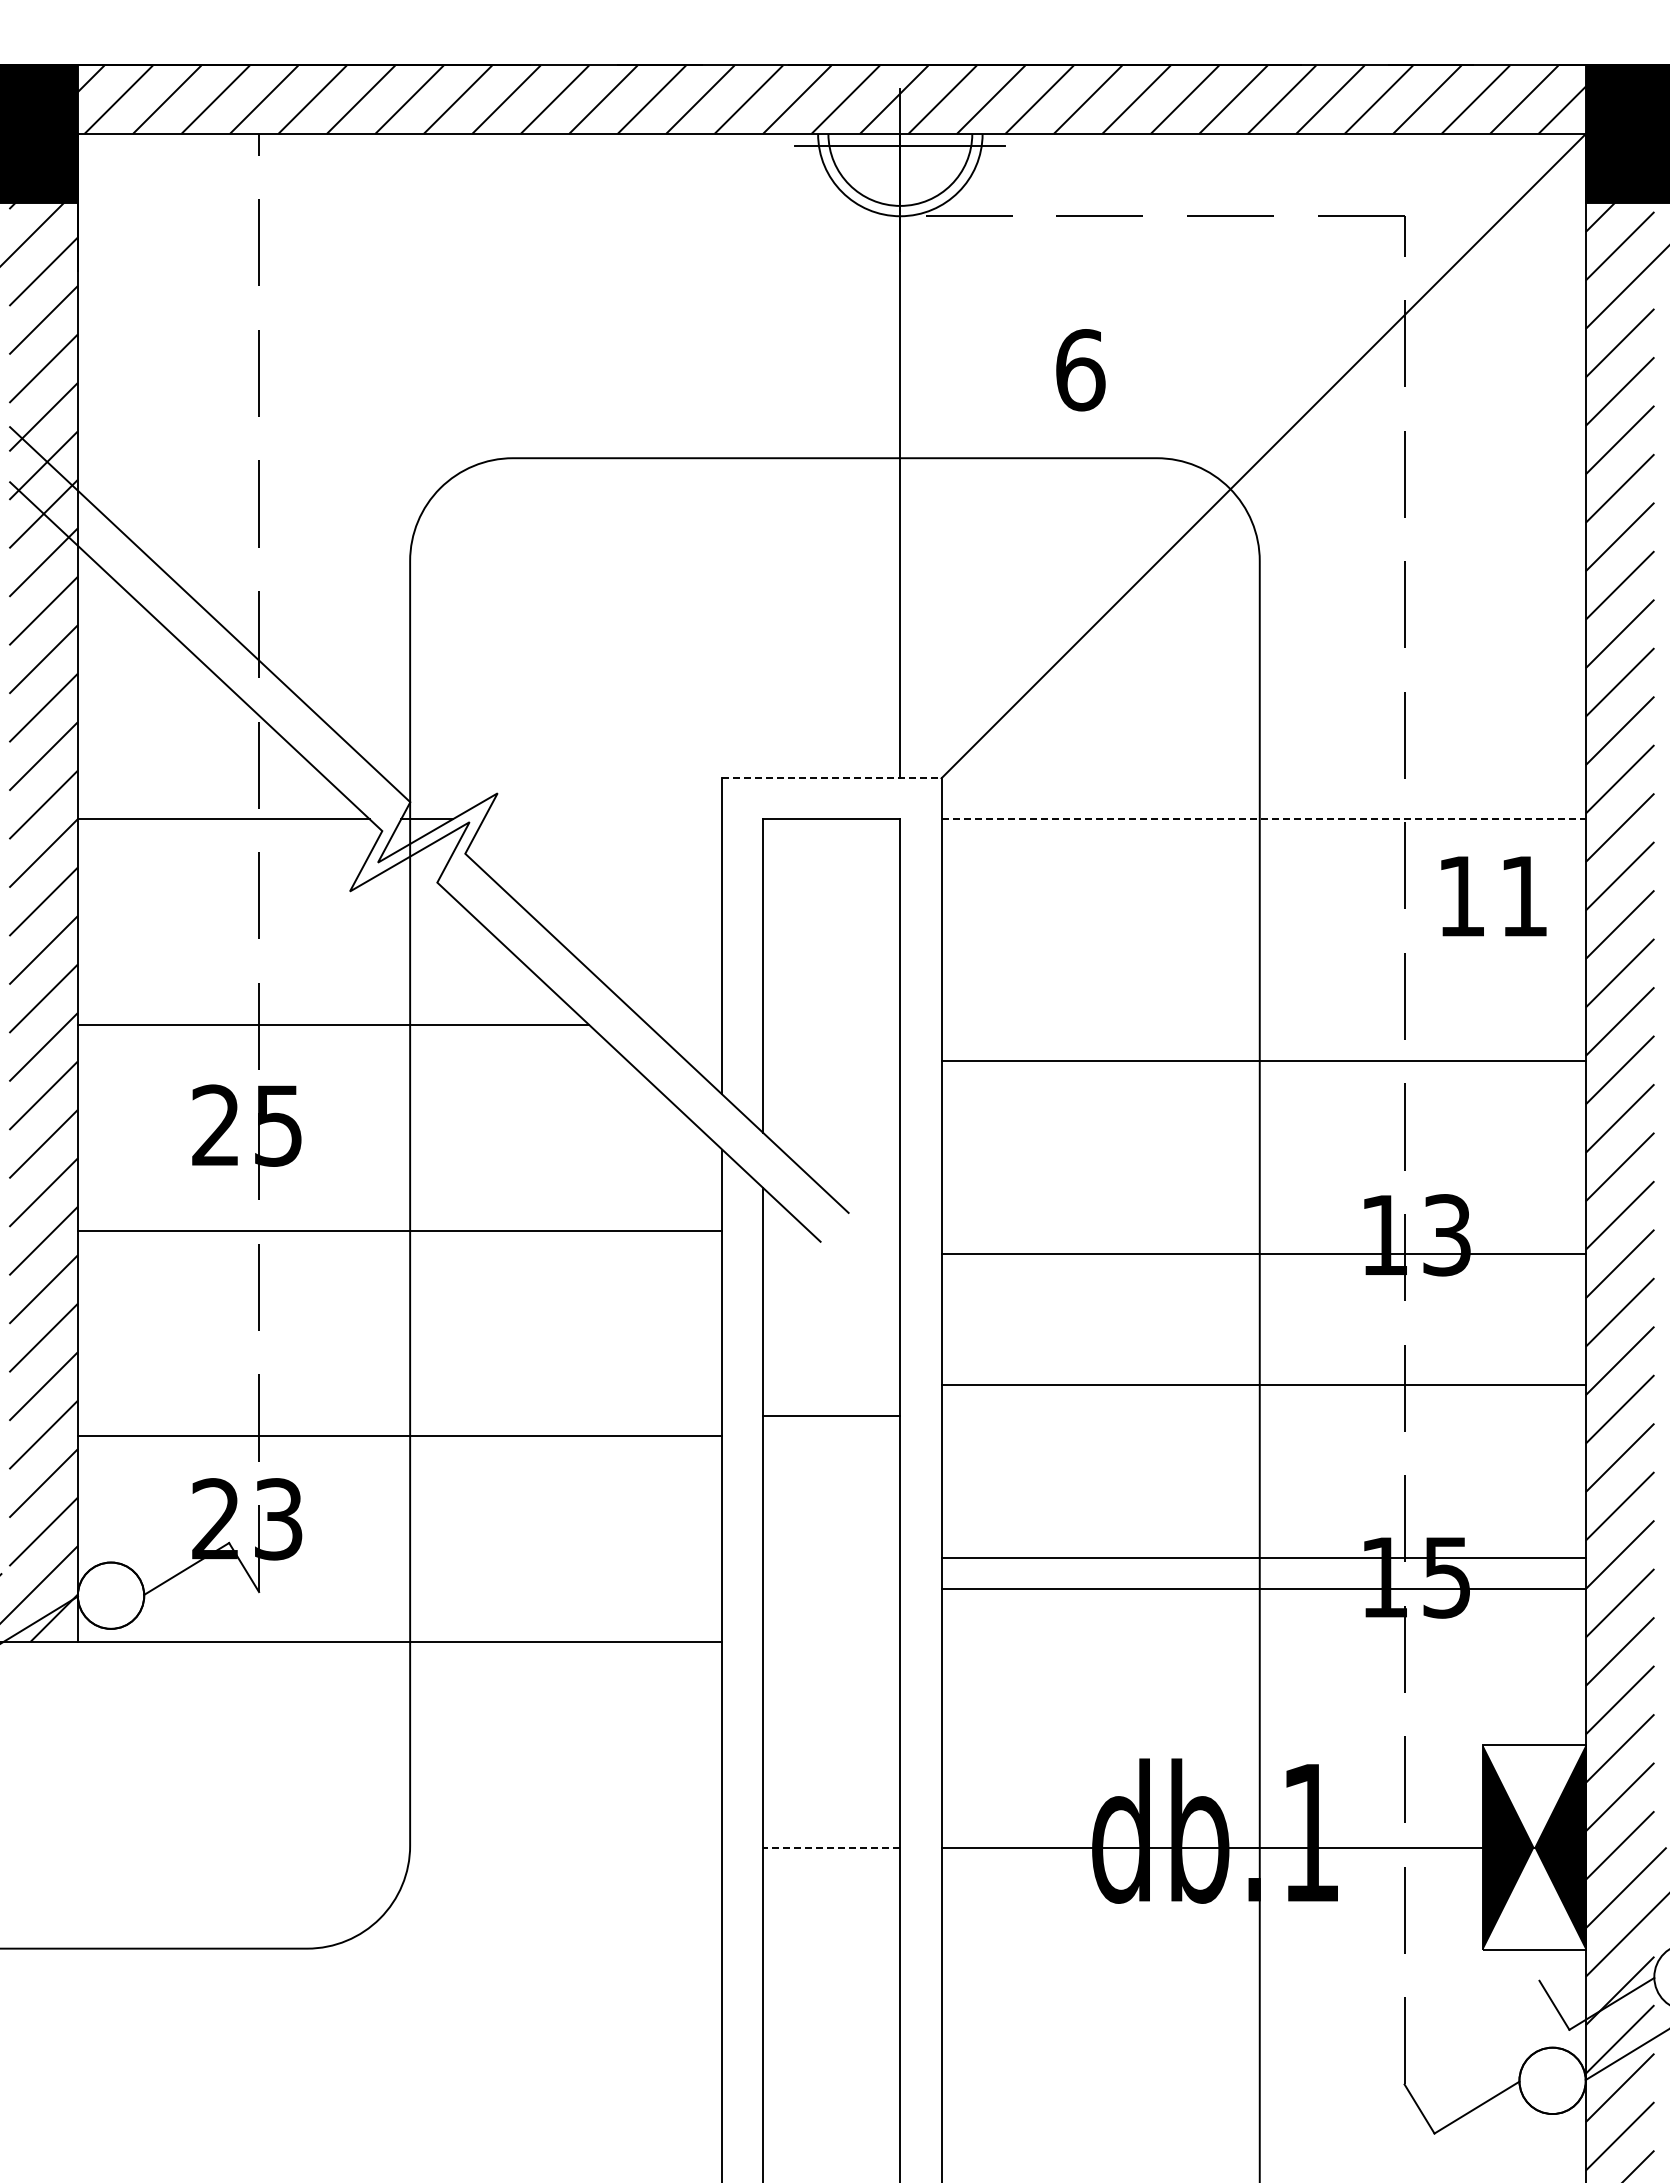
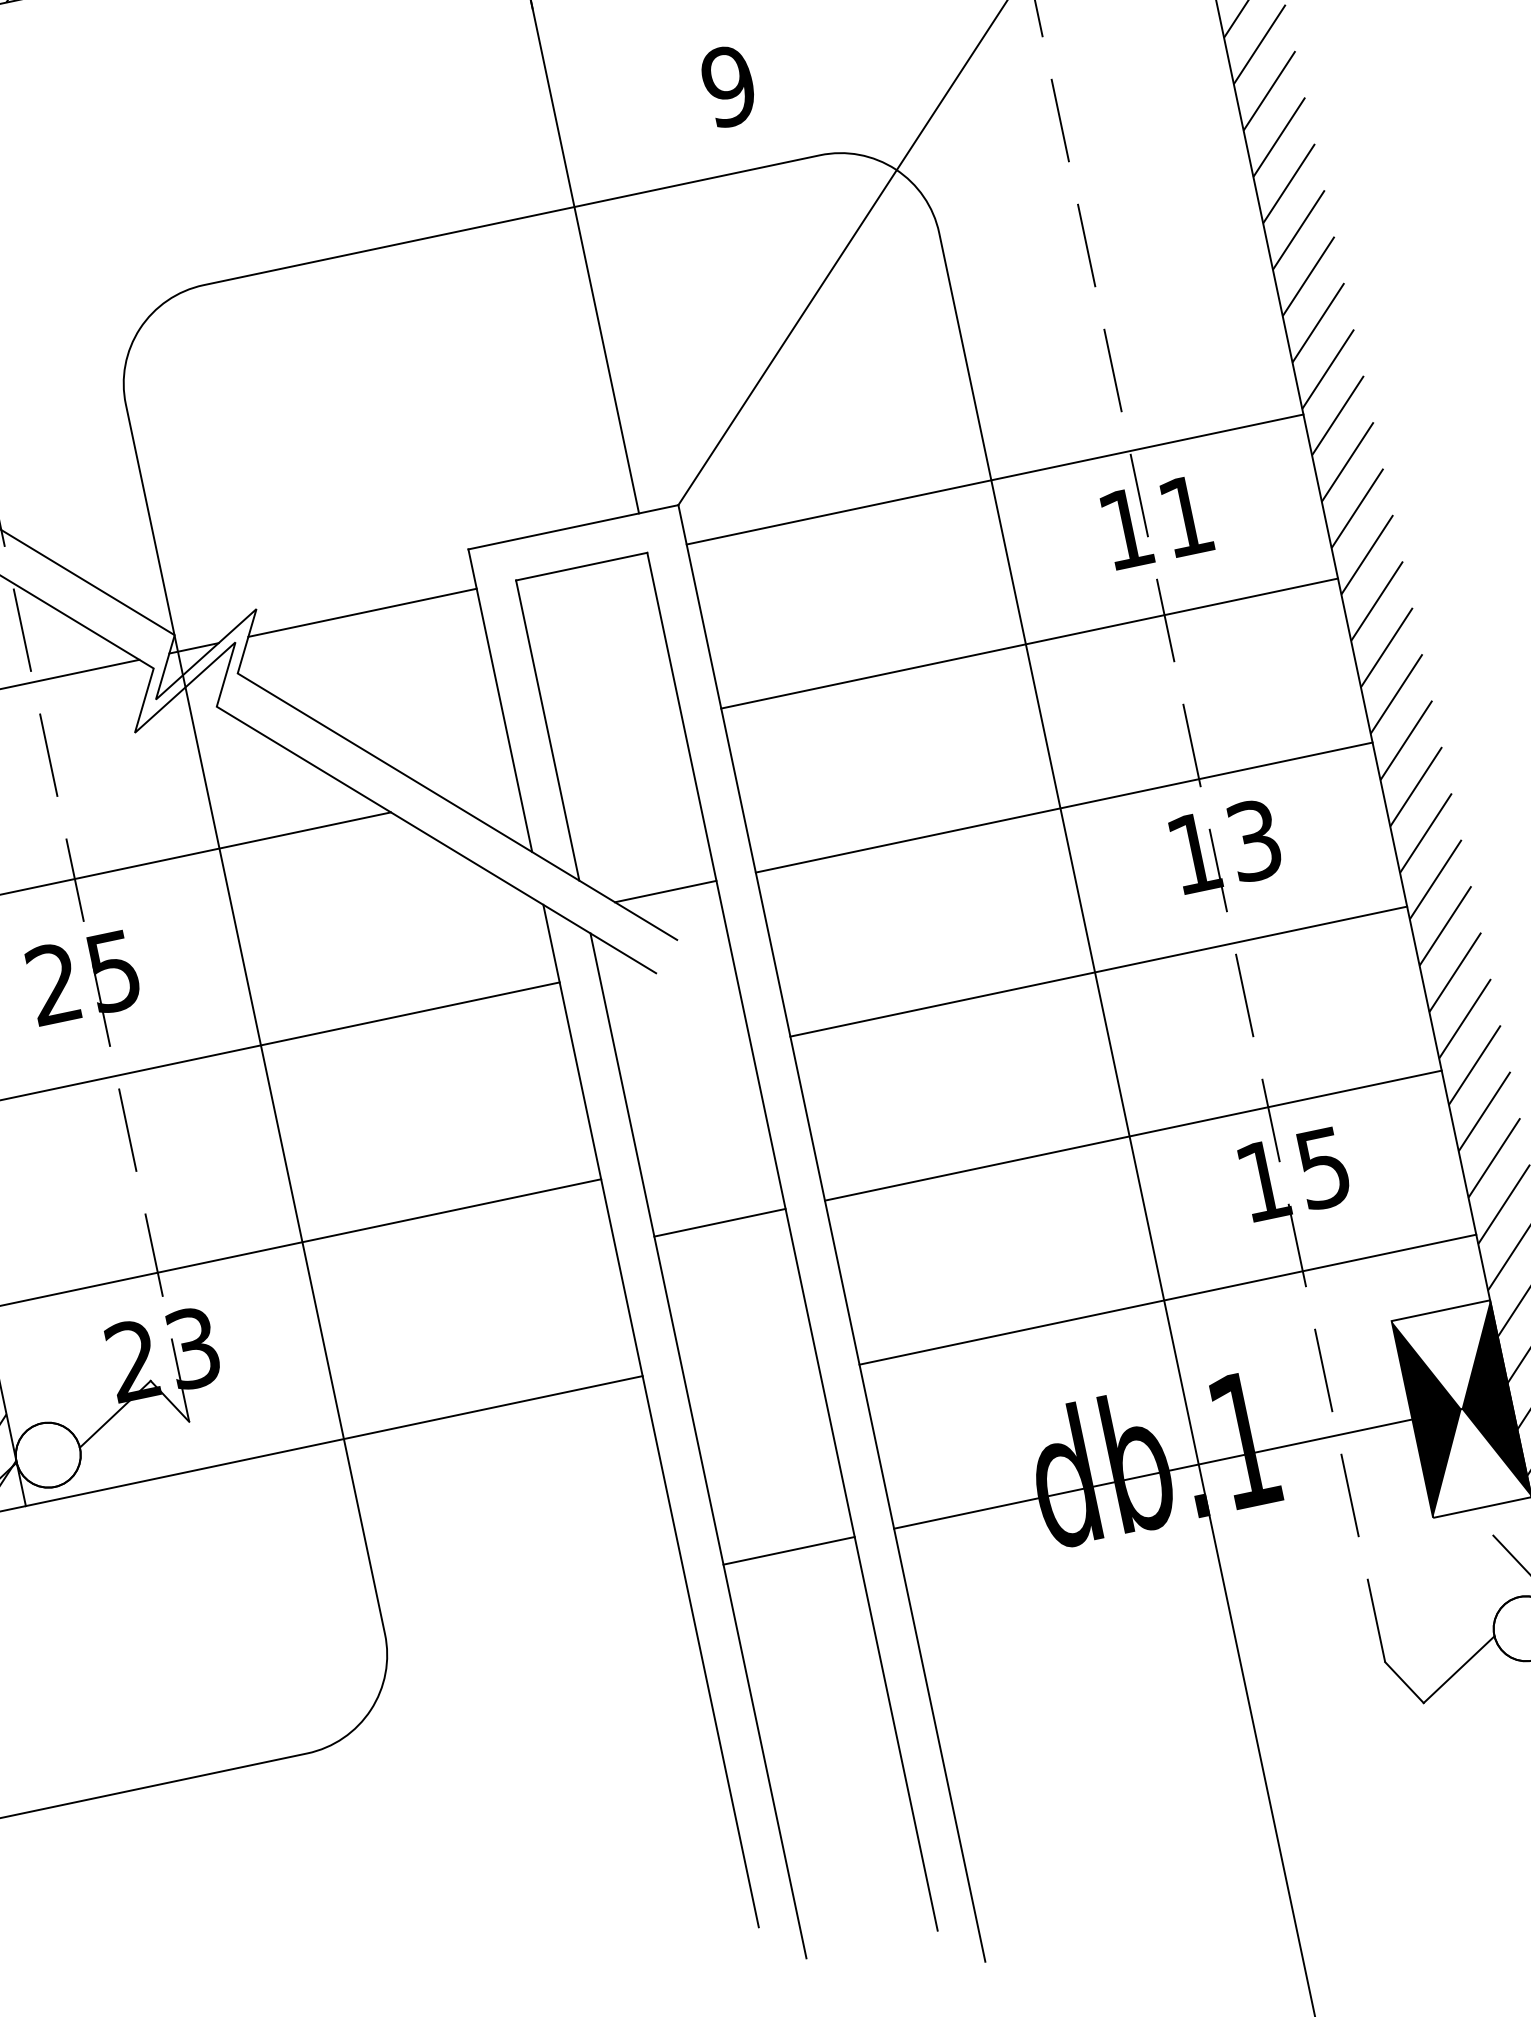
text: (1080, 370) -> (729, 86), 6 -> 9
line: (831, 778) -> (573, 527), dashed -> solid
line: (602, 819) -> (362, 612), added
line: (1264, 819) -> (995, 479), dashed -> solid
text: (1493, 896) -> (1156, 522), moved
line: (1263, 1060) -> (1029, 643), moved
line: (847, 1162) -> (665, 891), added
line: (1263, 1254) -> (1064, 807), moved
line: (1263, 1385) -> (1098, 971), moved
line: (831, 1415) -> (719, 1222), moved
line: (1263, 1557) -> (1133, 1135), moved
line: (1263, 1589) -> (1167, 1300), moved
line: (831, 1847) -> (788, 1550), dashed -> solid

